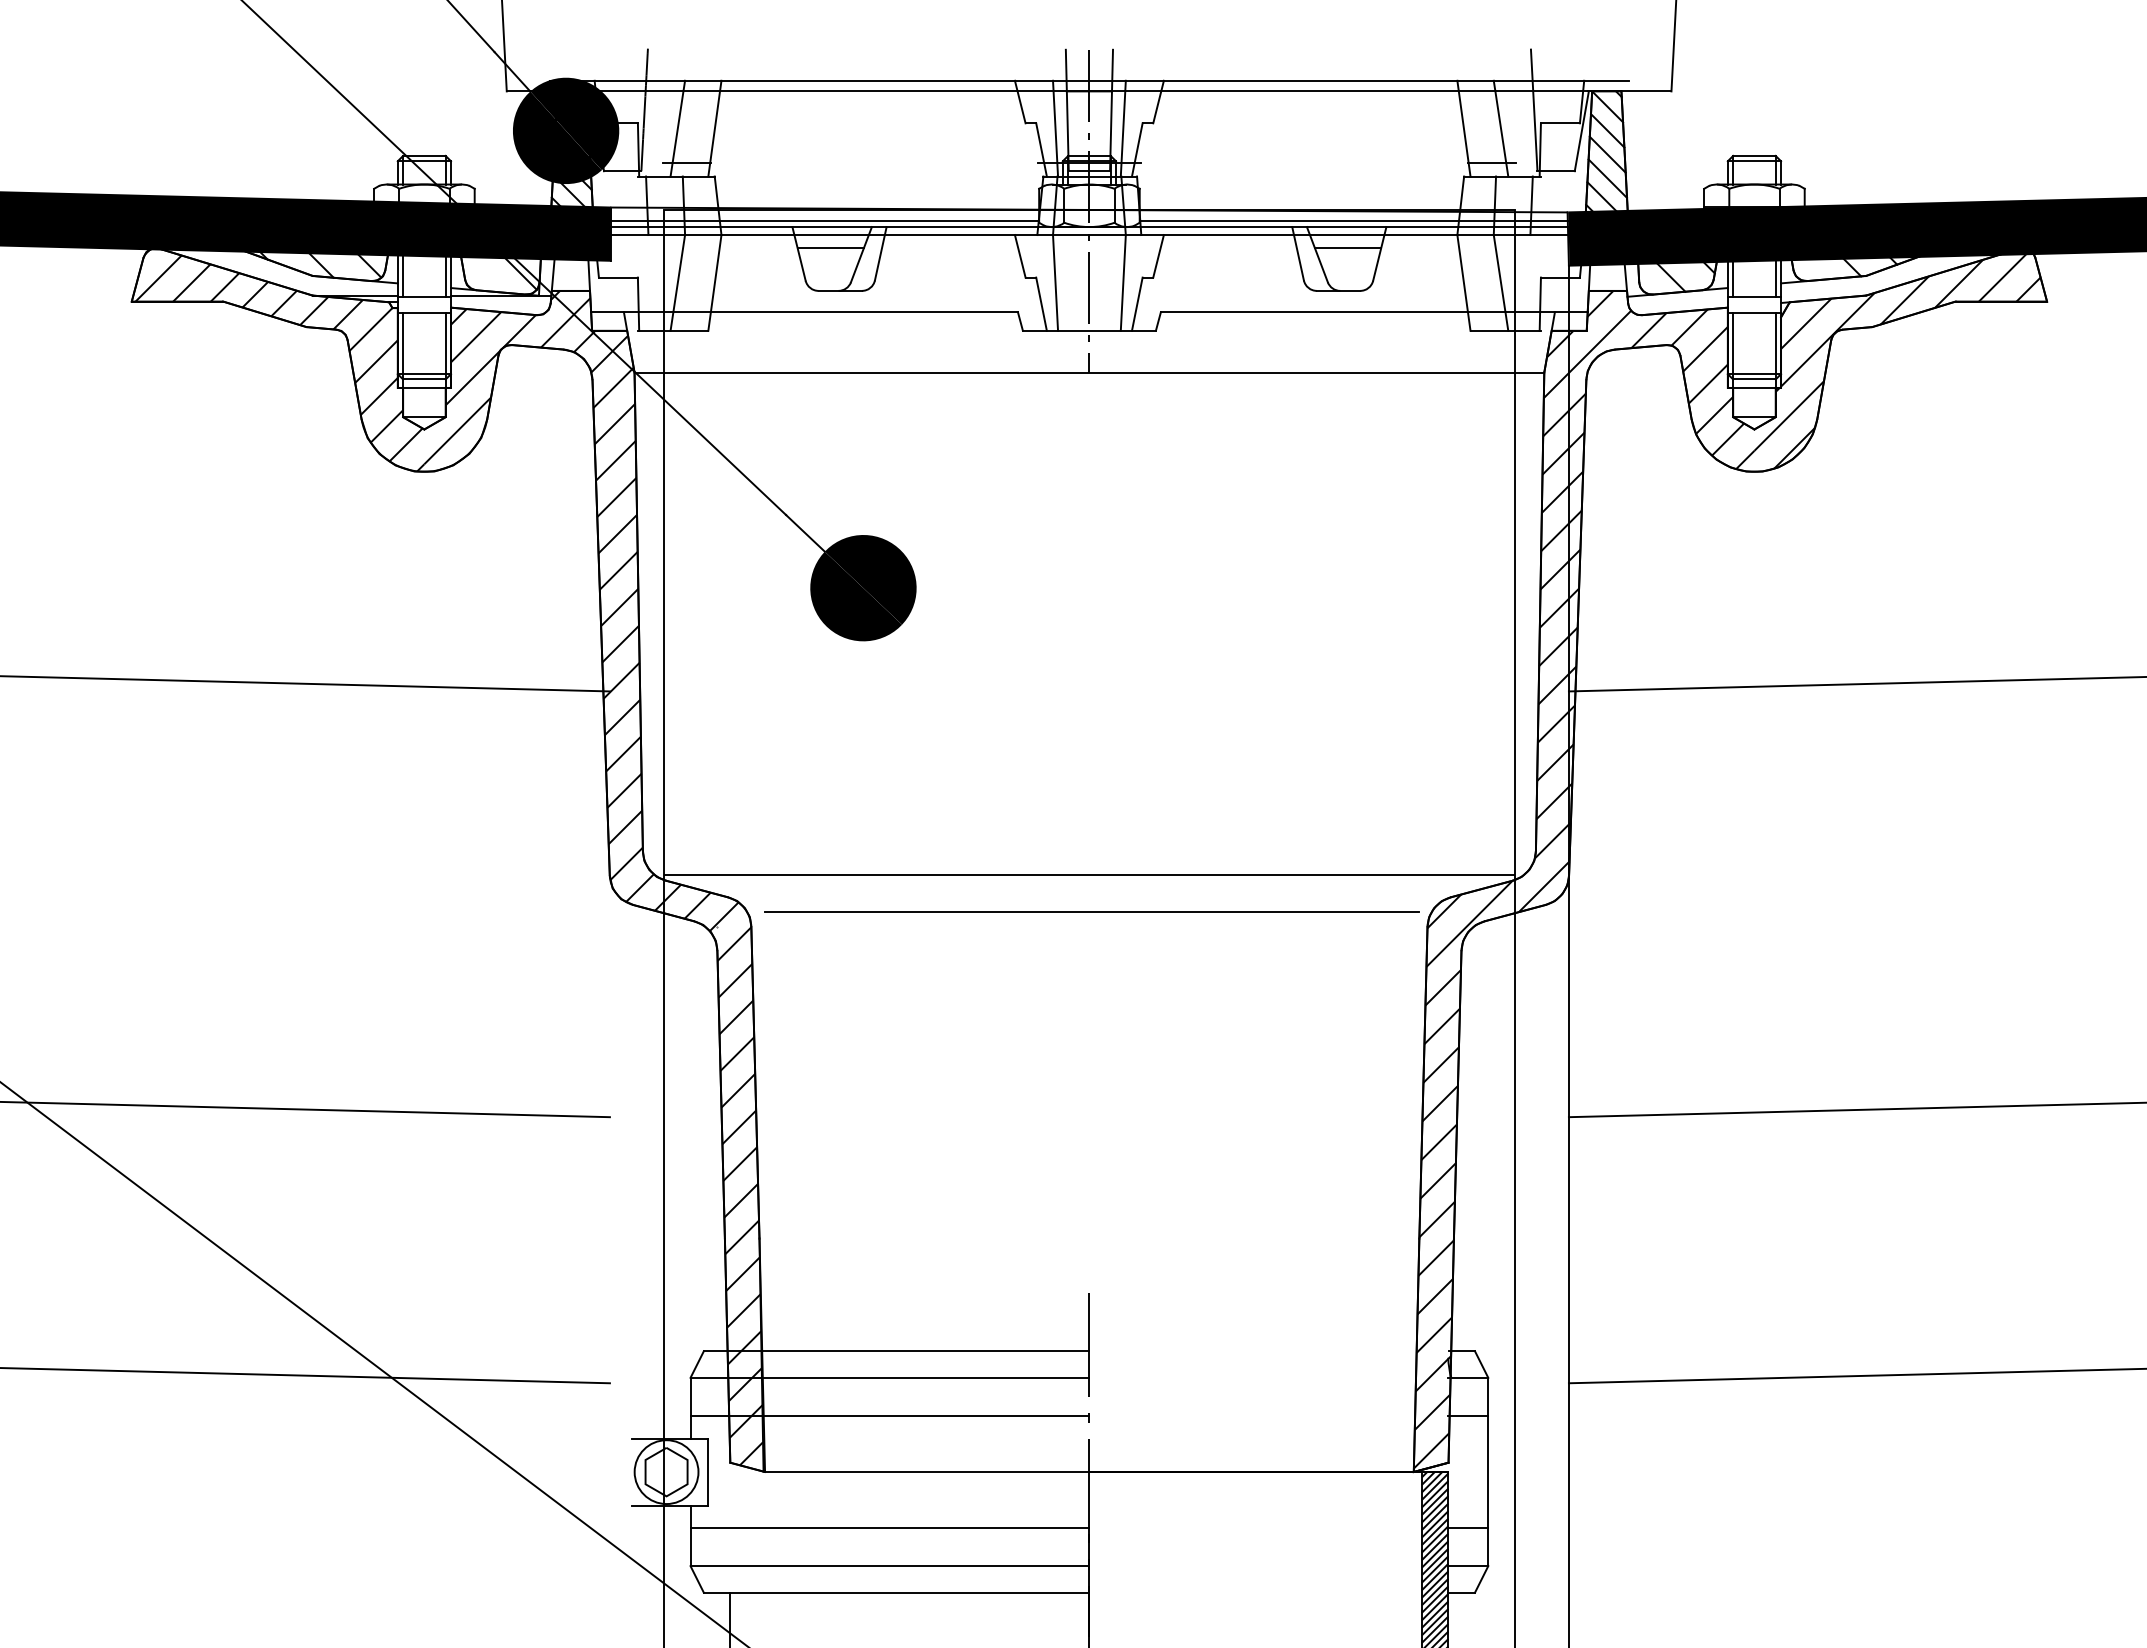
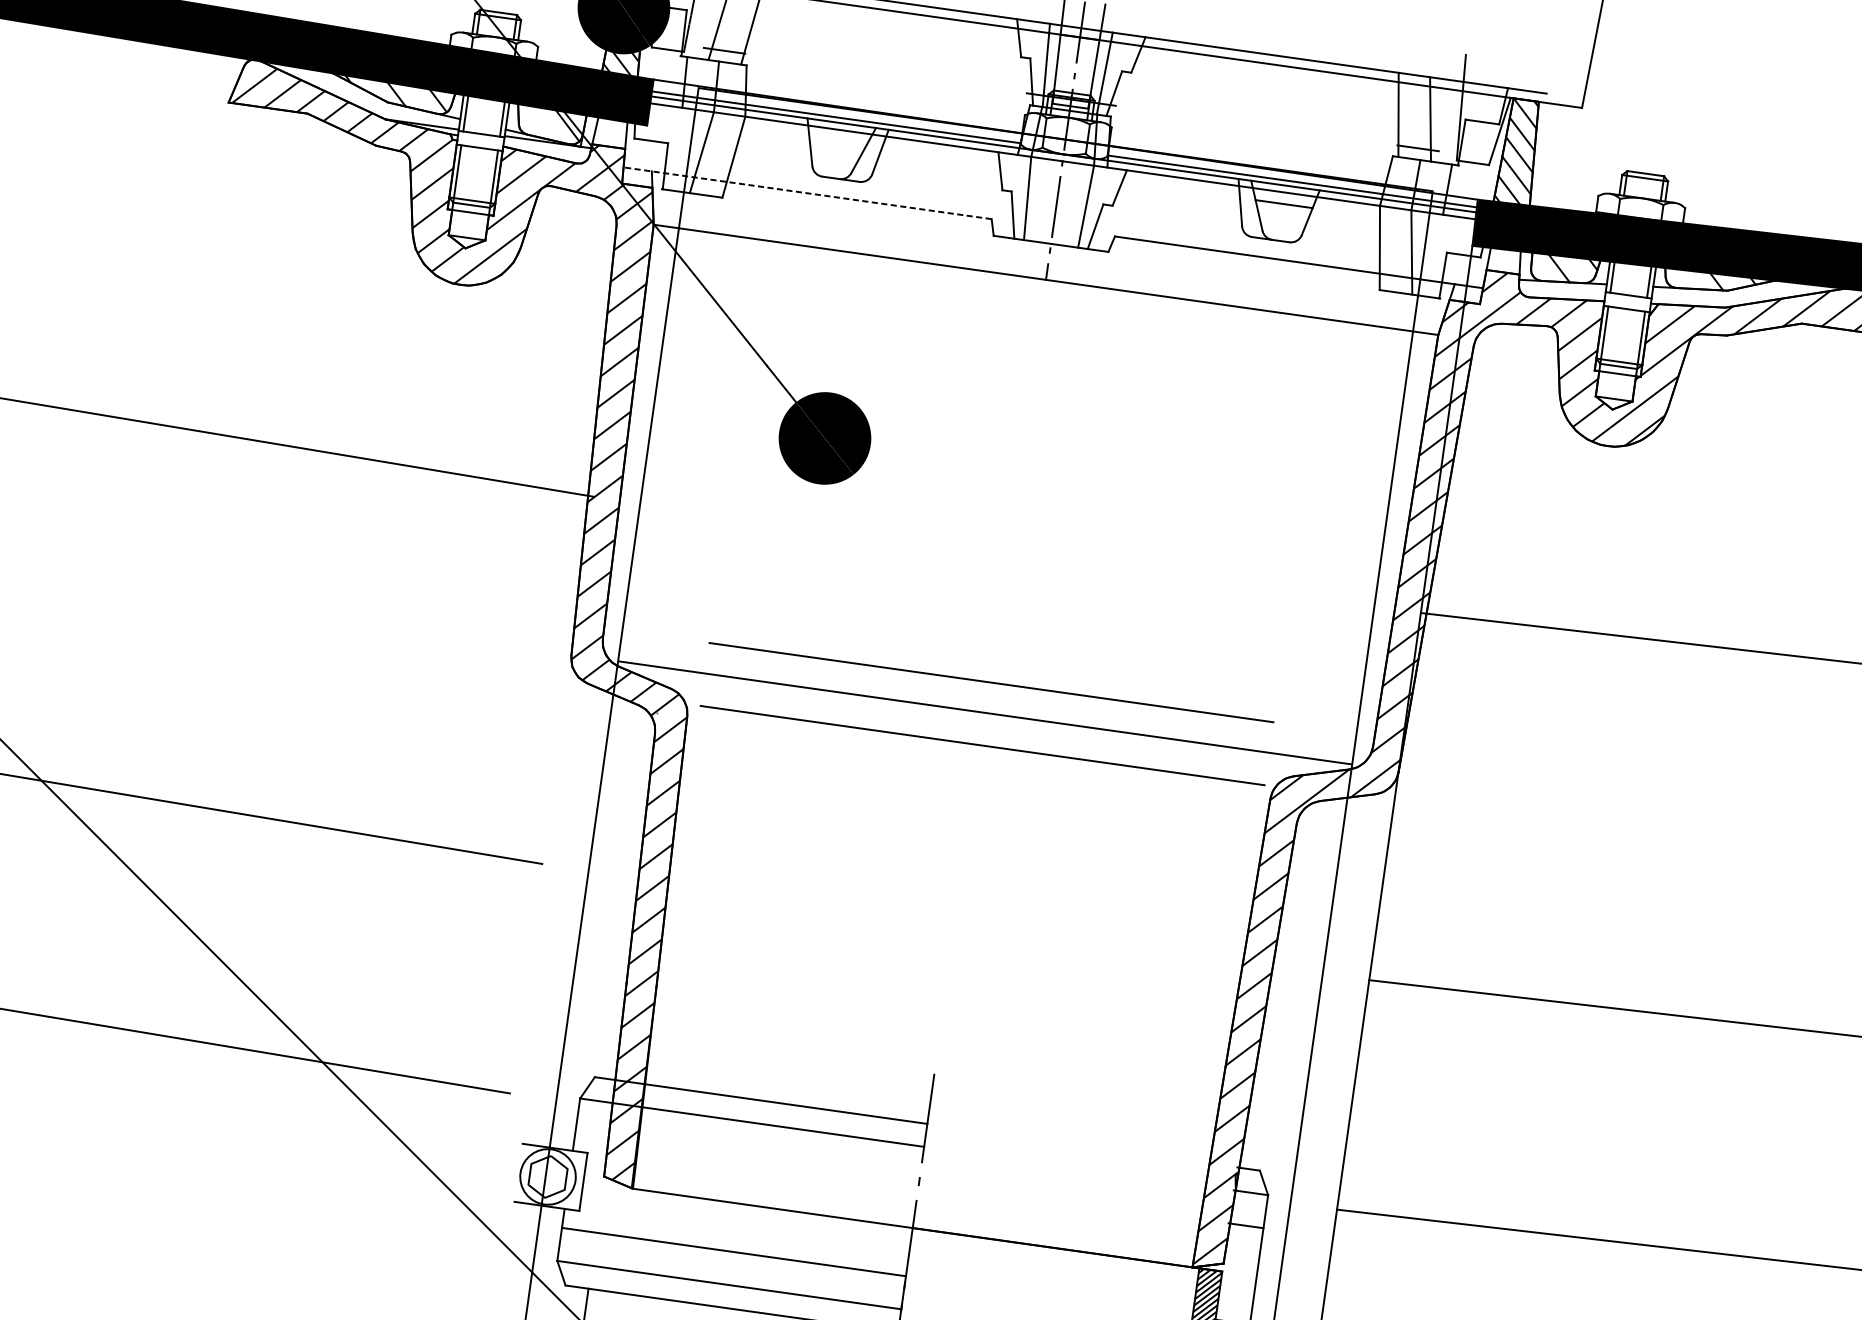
line: (830, 248) -> (837, 141), removed
line: (804, 312) -> (807, 193), solid -> dashed
line: (1091, 838) -> (991, 681), added
line: (889, 1416) -> (747, 1155), removed

